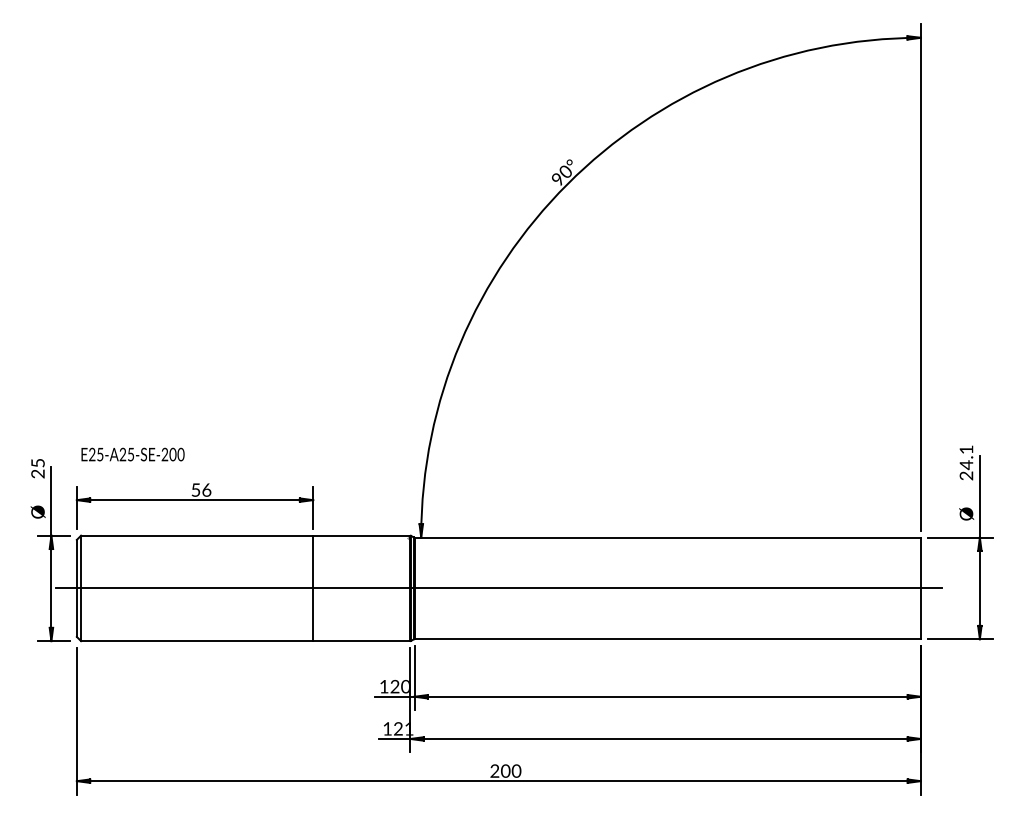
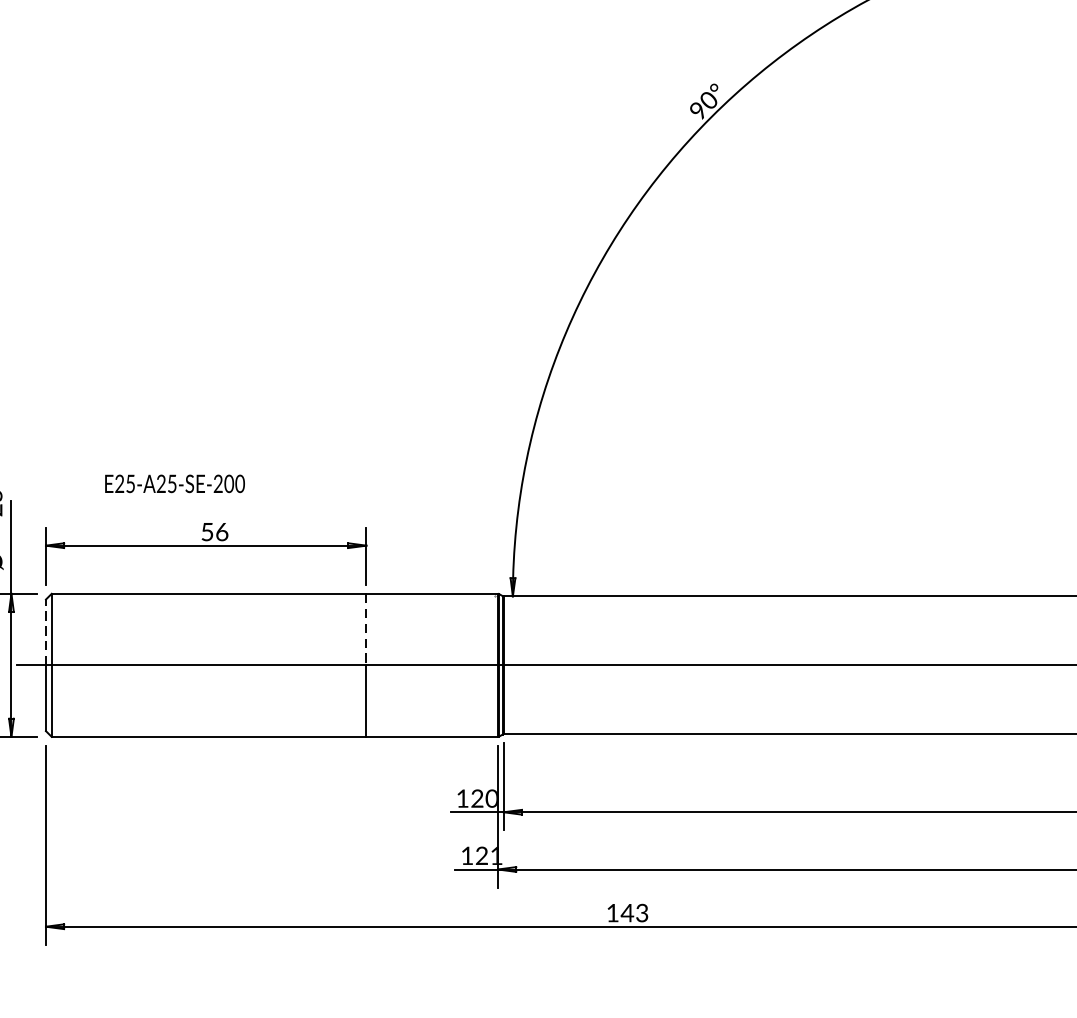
text: (132, 454) -> (174, 483), moved
line: (313, 562) -> (366, 630), solid -> dashed
line: (76, 563) -> (45, 631), solid -> dashed
text: (505, 770) -> (627, 912), 200 -> 143

